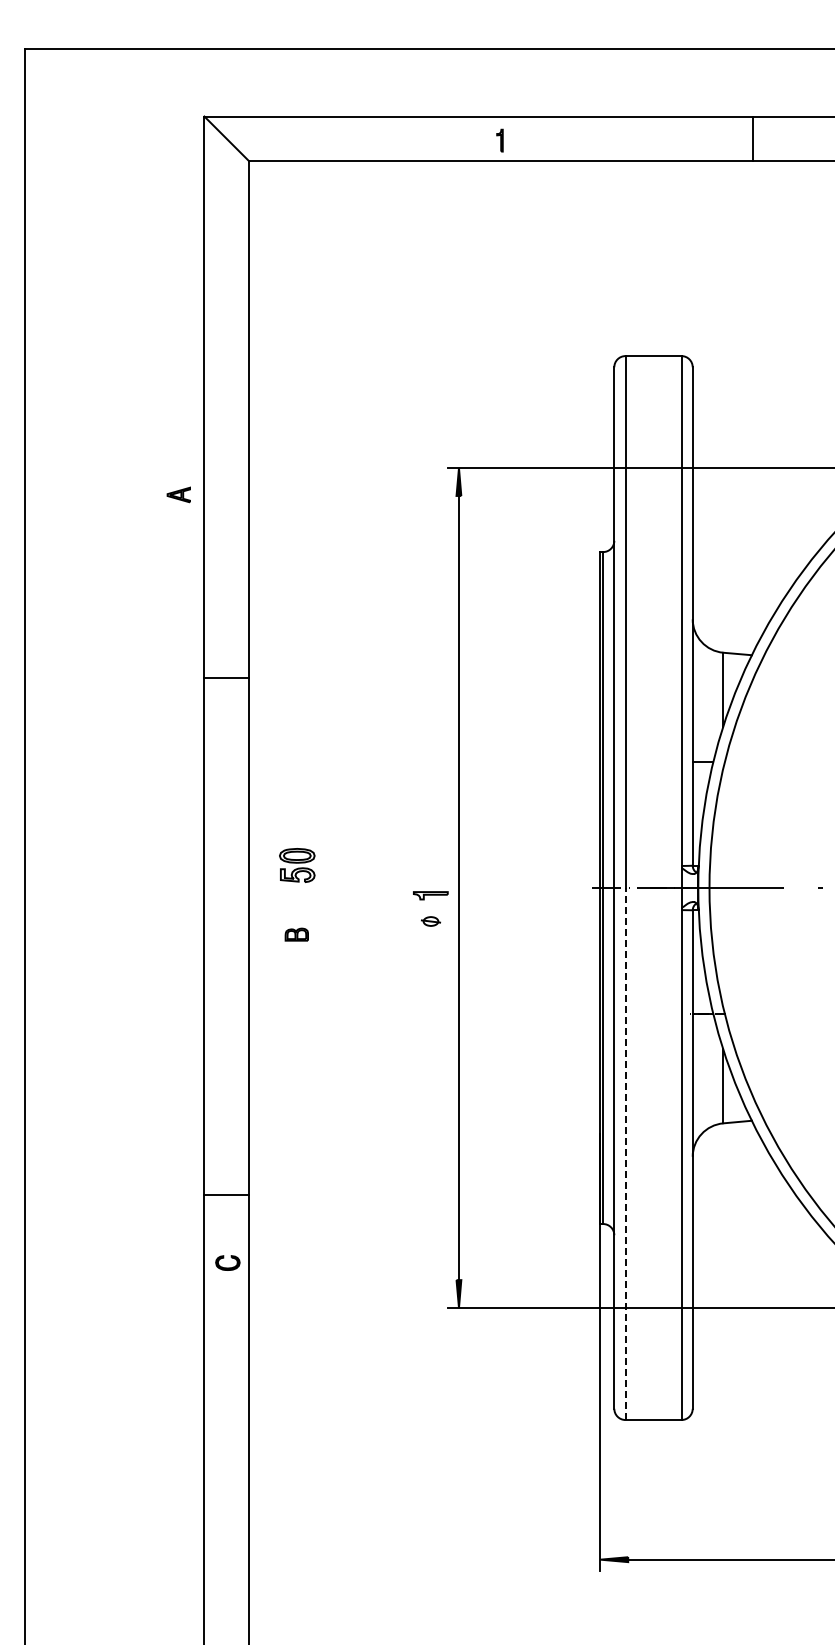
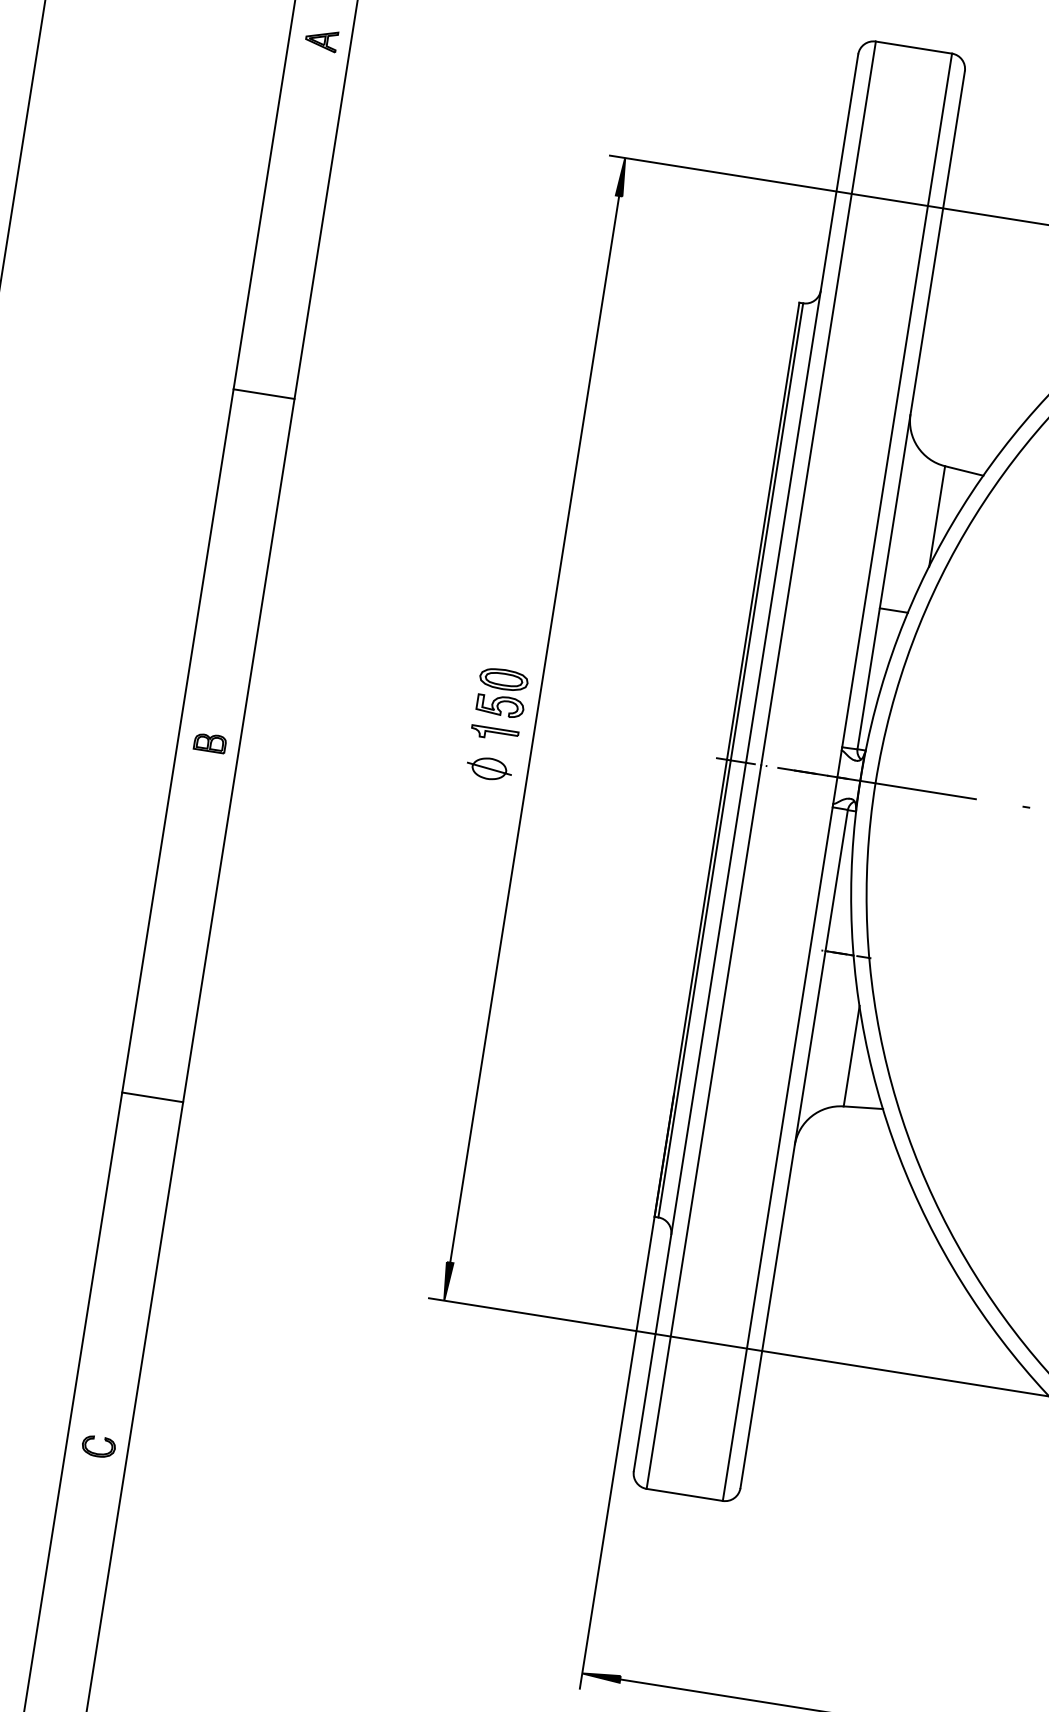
part: (178, 494) -> (321, 39), moved
part: (297, 865) -> (502, 692), moved
part: (430, 921) -> (488, 768), size x1.67
part: (296, 934) -> (209, 742), moved
line: (625, 1154) -> (703, 1127), dashed -> solid
part: (227, 1262) -> (98, 1445), moved

